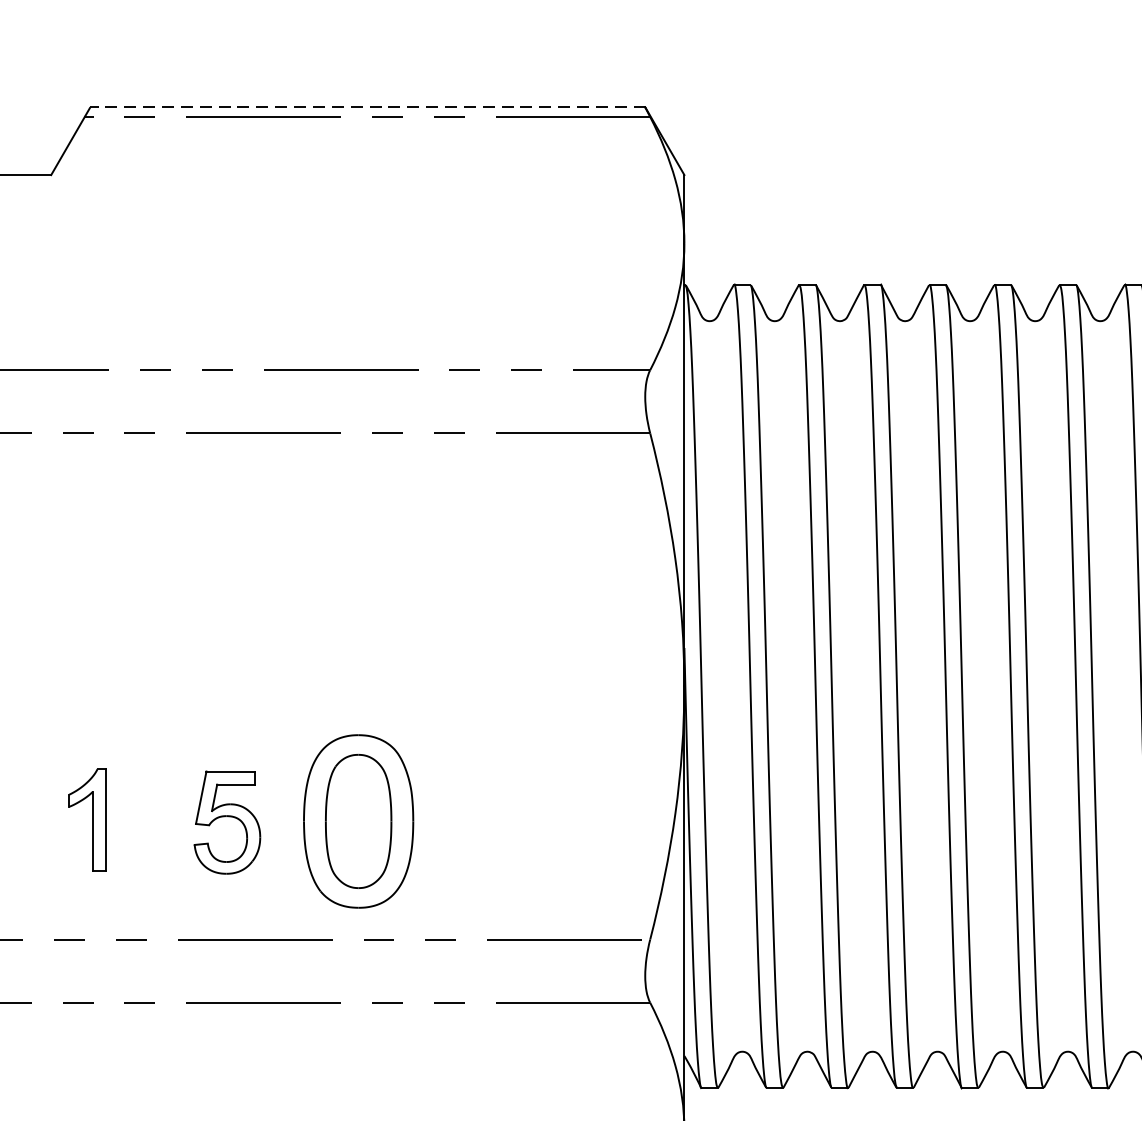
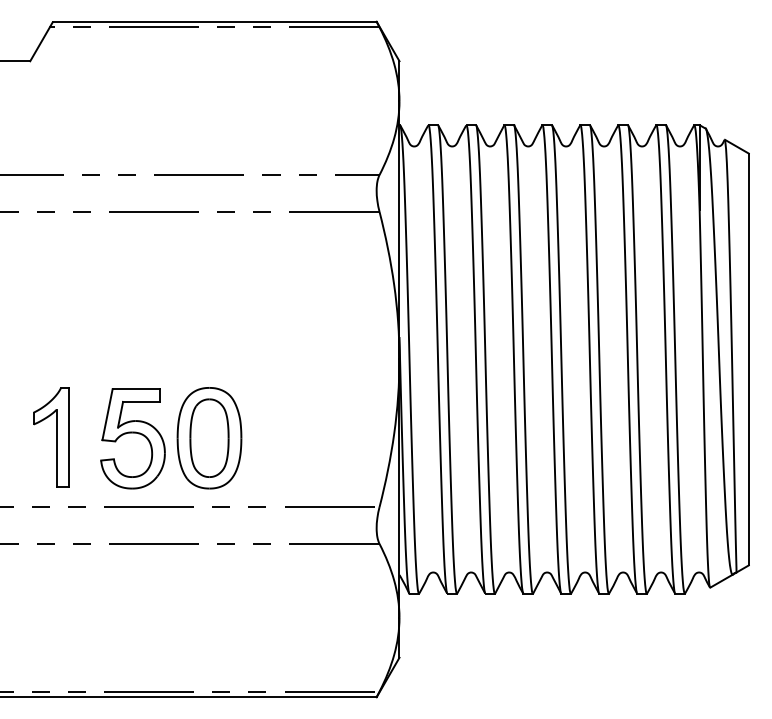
line: (367, 106) -> (214, 21), dashed -> solid
part: (87, 820) -> (51, 437), size x1.67
part: (226, 821) -> (132, 438), size x1.67

